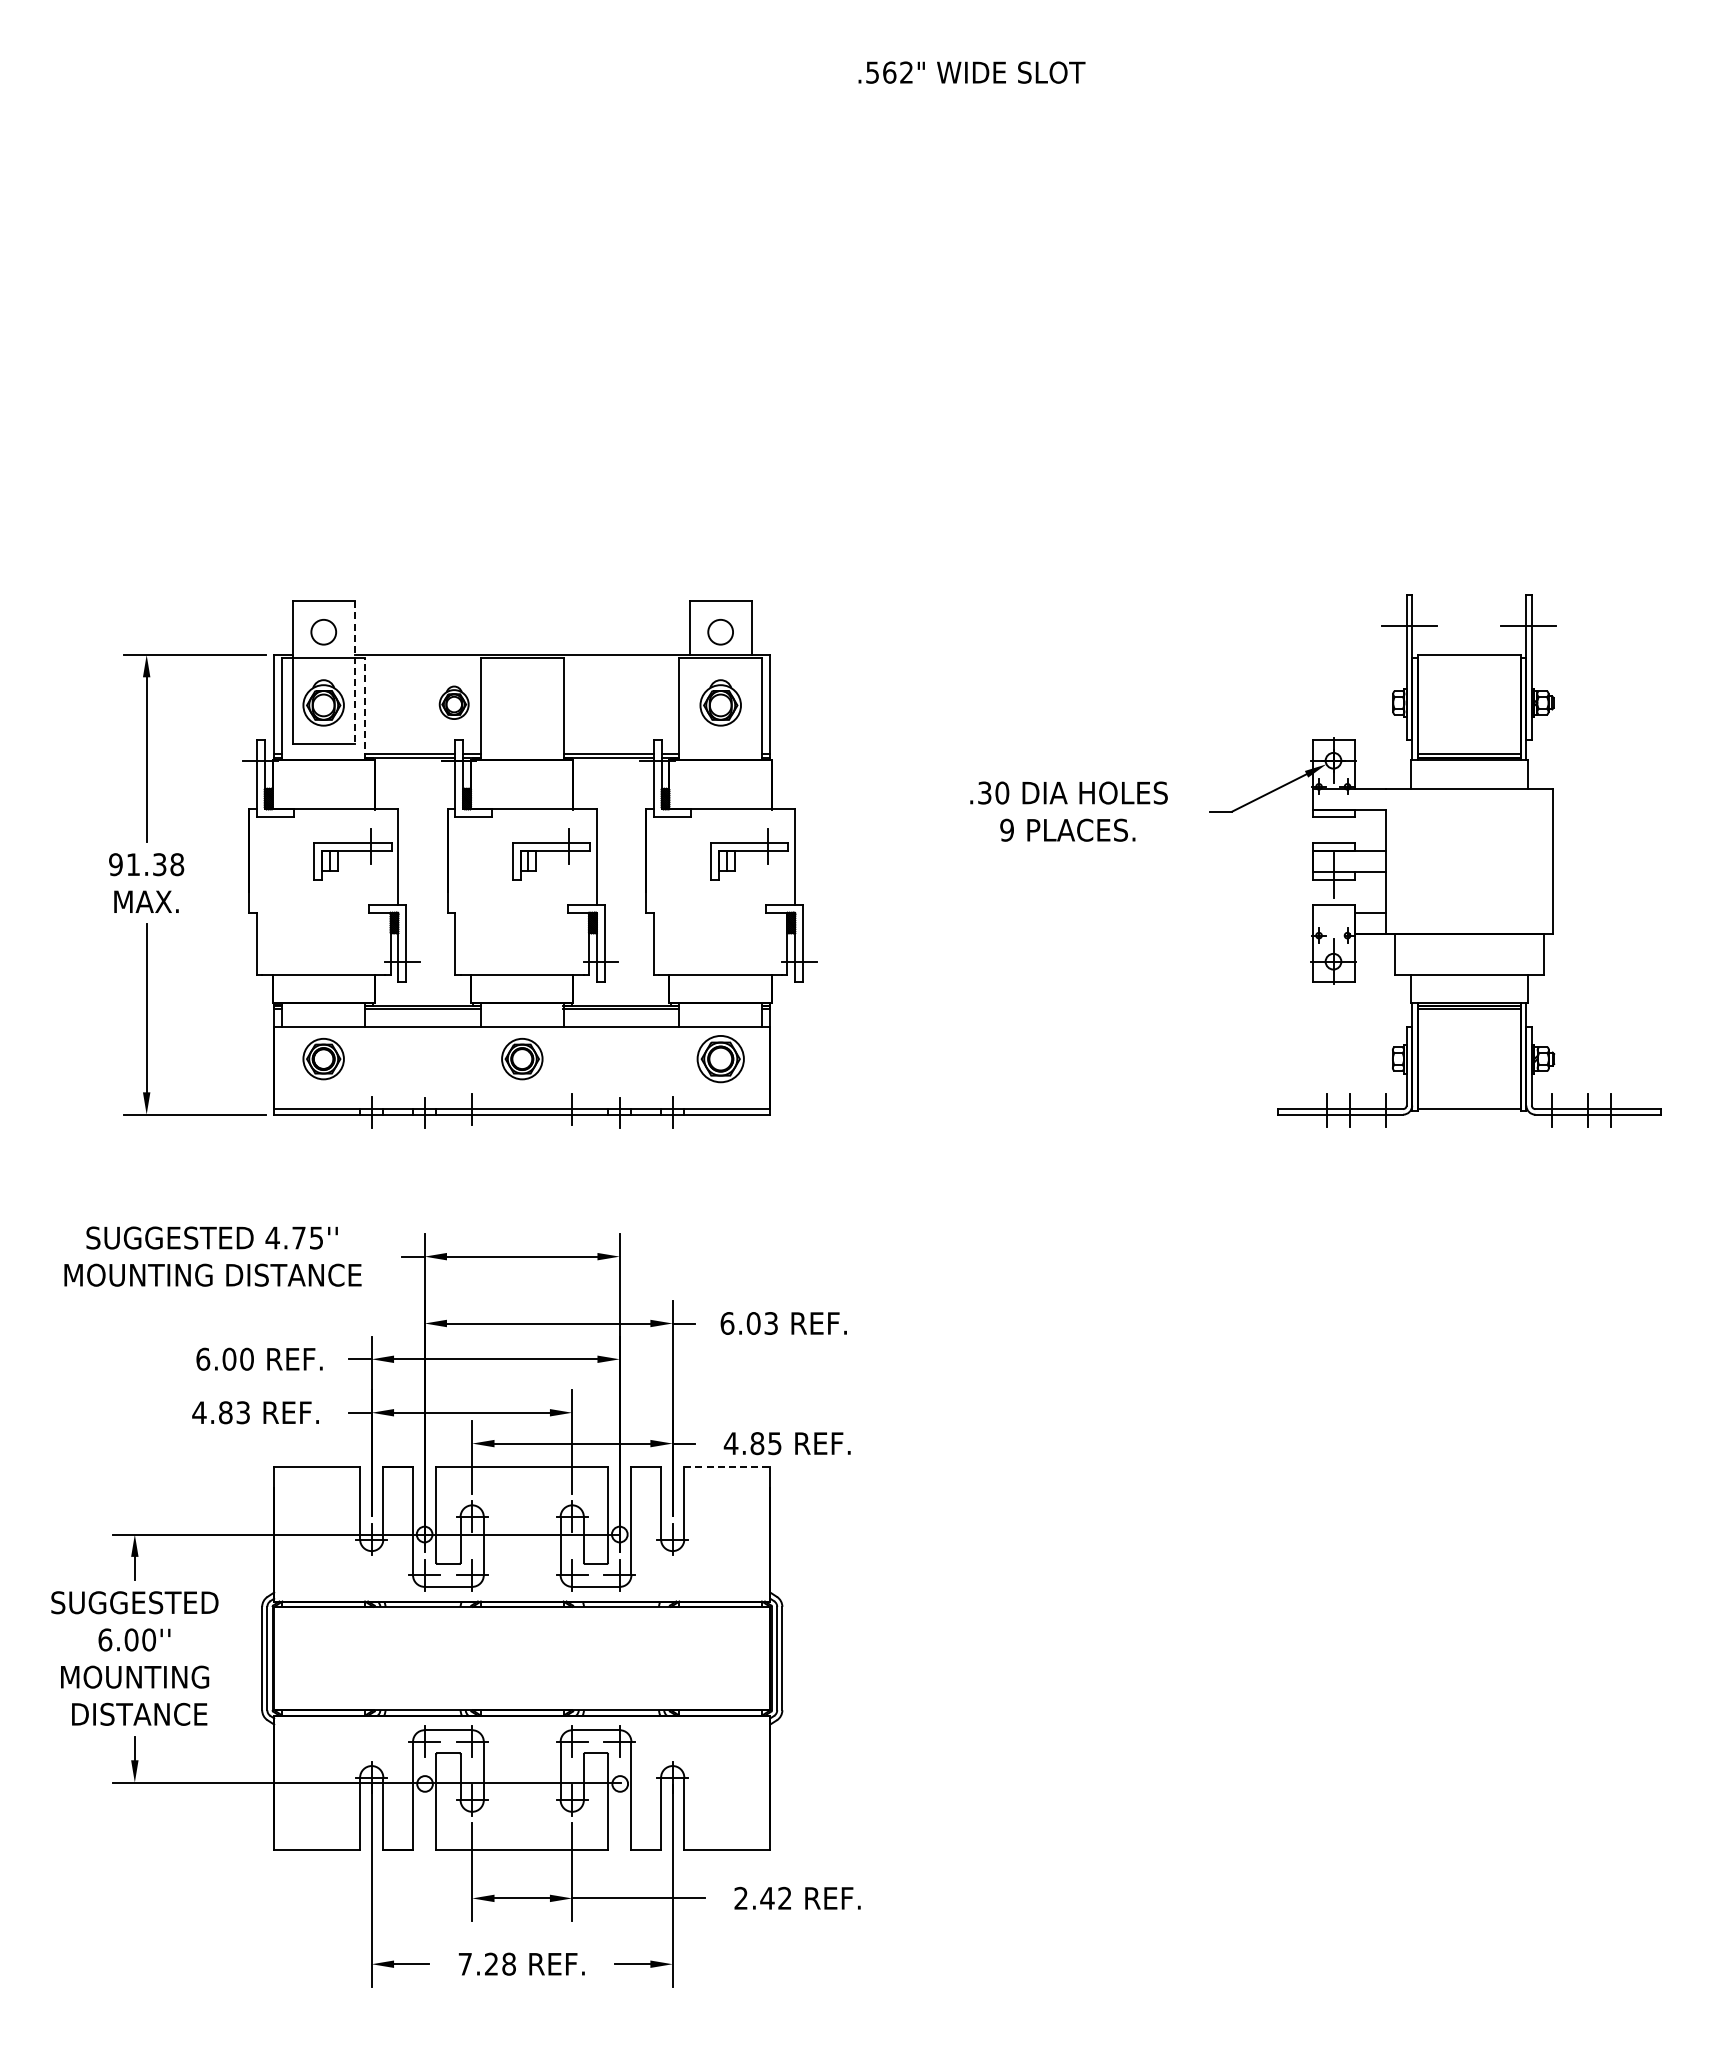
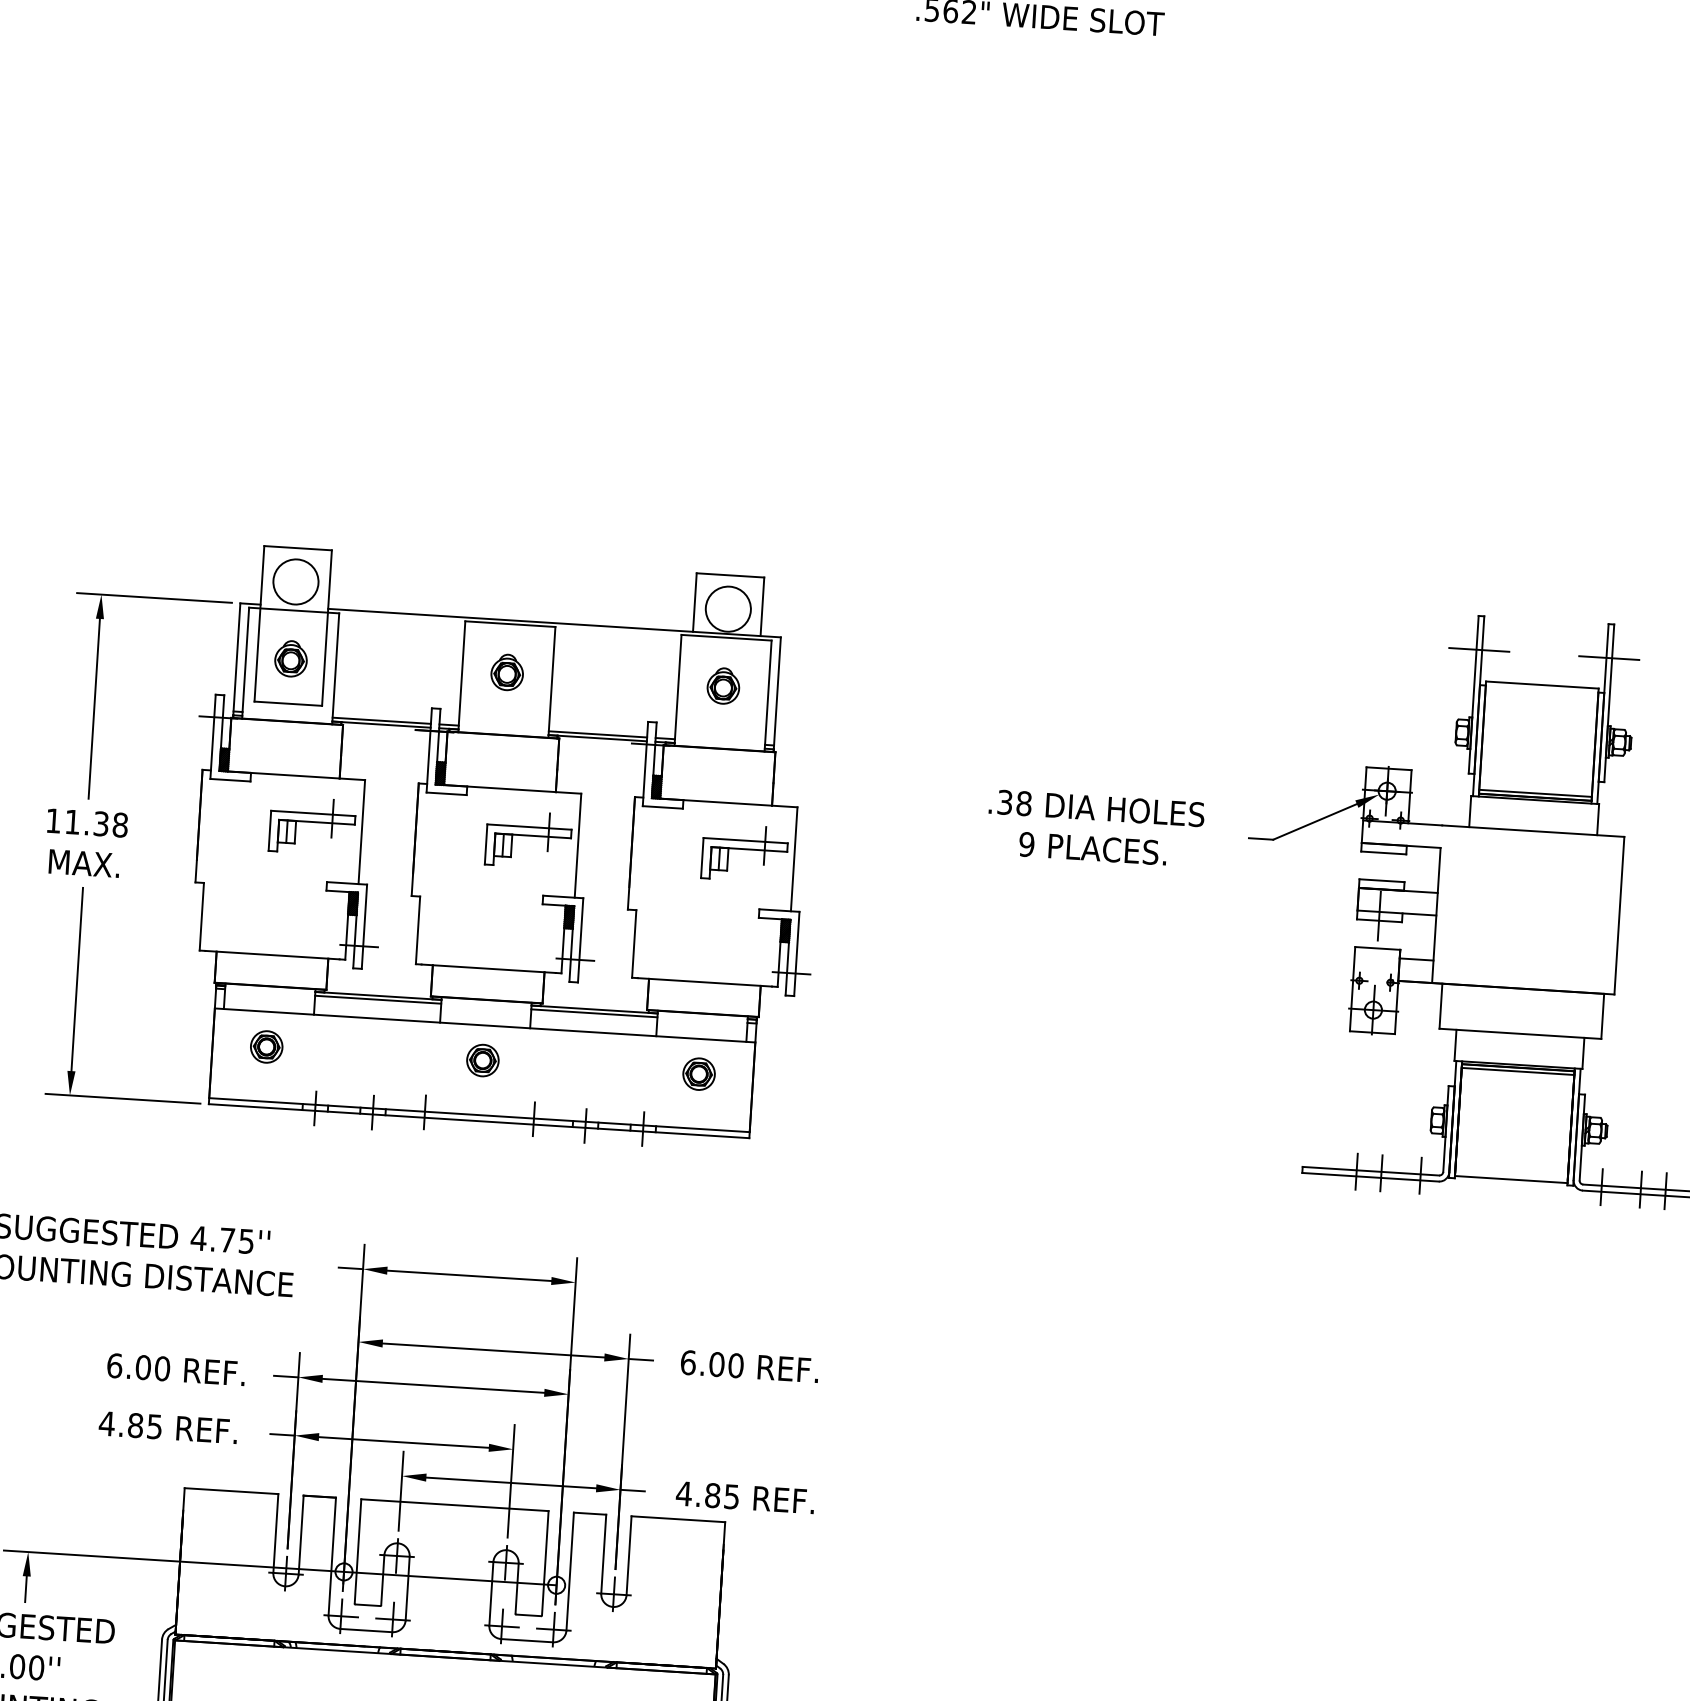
circle: (323, 631) -> (295, 581), size x1.67
circle: (720, 631) -> (728, 608), size x1.67
line: (354, 673) -> (326, 629), dashed -> solid
part: (323, 702) -> (290, 658), size x0.71
part: (453, 702) -> (506, 672), moved
part: (720, 702) -> (723, 685), size x0.71
line: (365, 709) -> (336, 669), dashed -> solid
text: (1002, 792) -> (1024, 803), .30 -> .38
text: (115, 864) -> (53, 820), 91.38 -> 11.38
part: (323, 1058) -> (266, 1046), size x0.71
part: (521, 1058) -> (482, 1059), size x0.71
part: (720, 1058) -> (698, 1073), size x0.62
text: (771, 1323) -> (736, 1365), 6.03 -> 6.00
text: (243, 1412) -> (155, 1426), 4.83 -> 4.85
line: (727, 1467) -> (678, 1519), dashed -> solid

